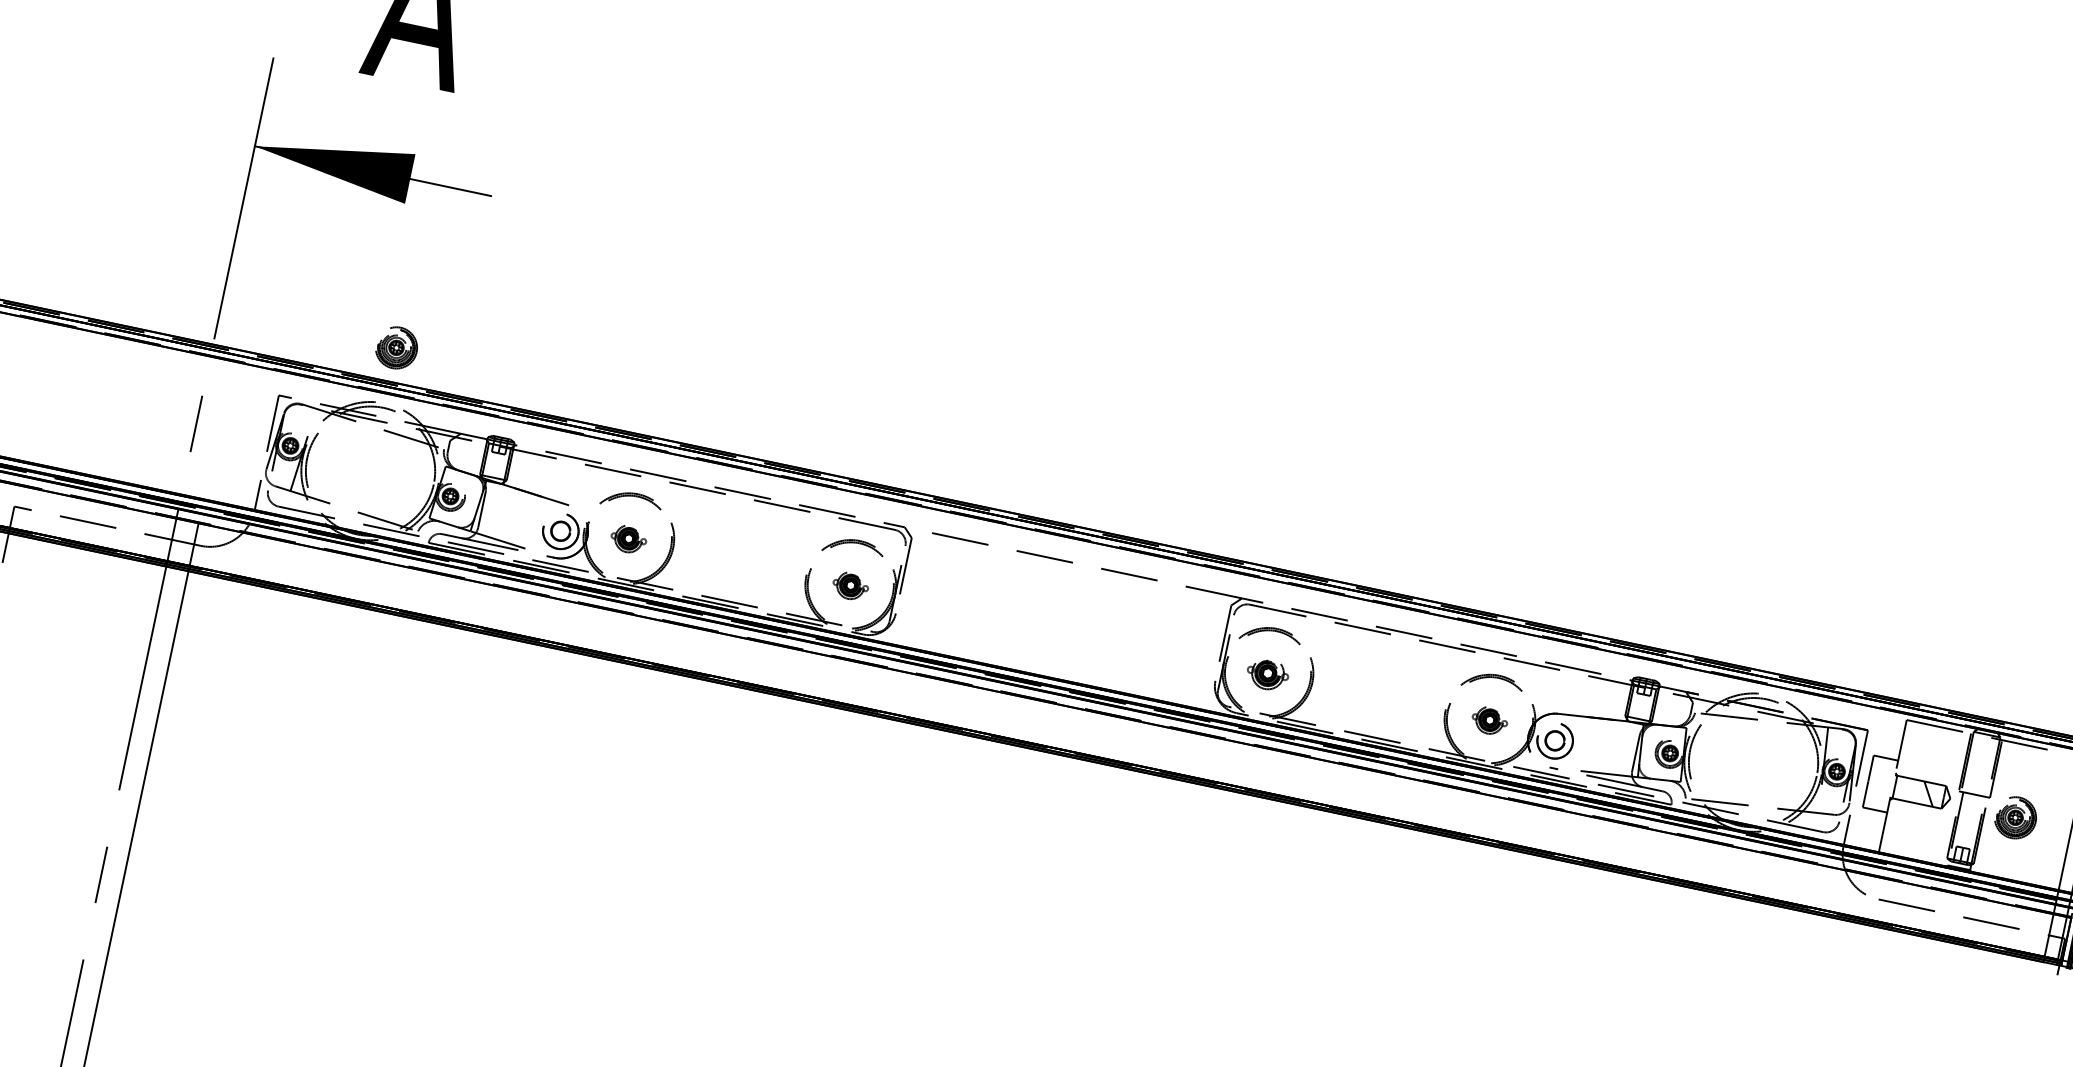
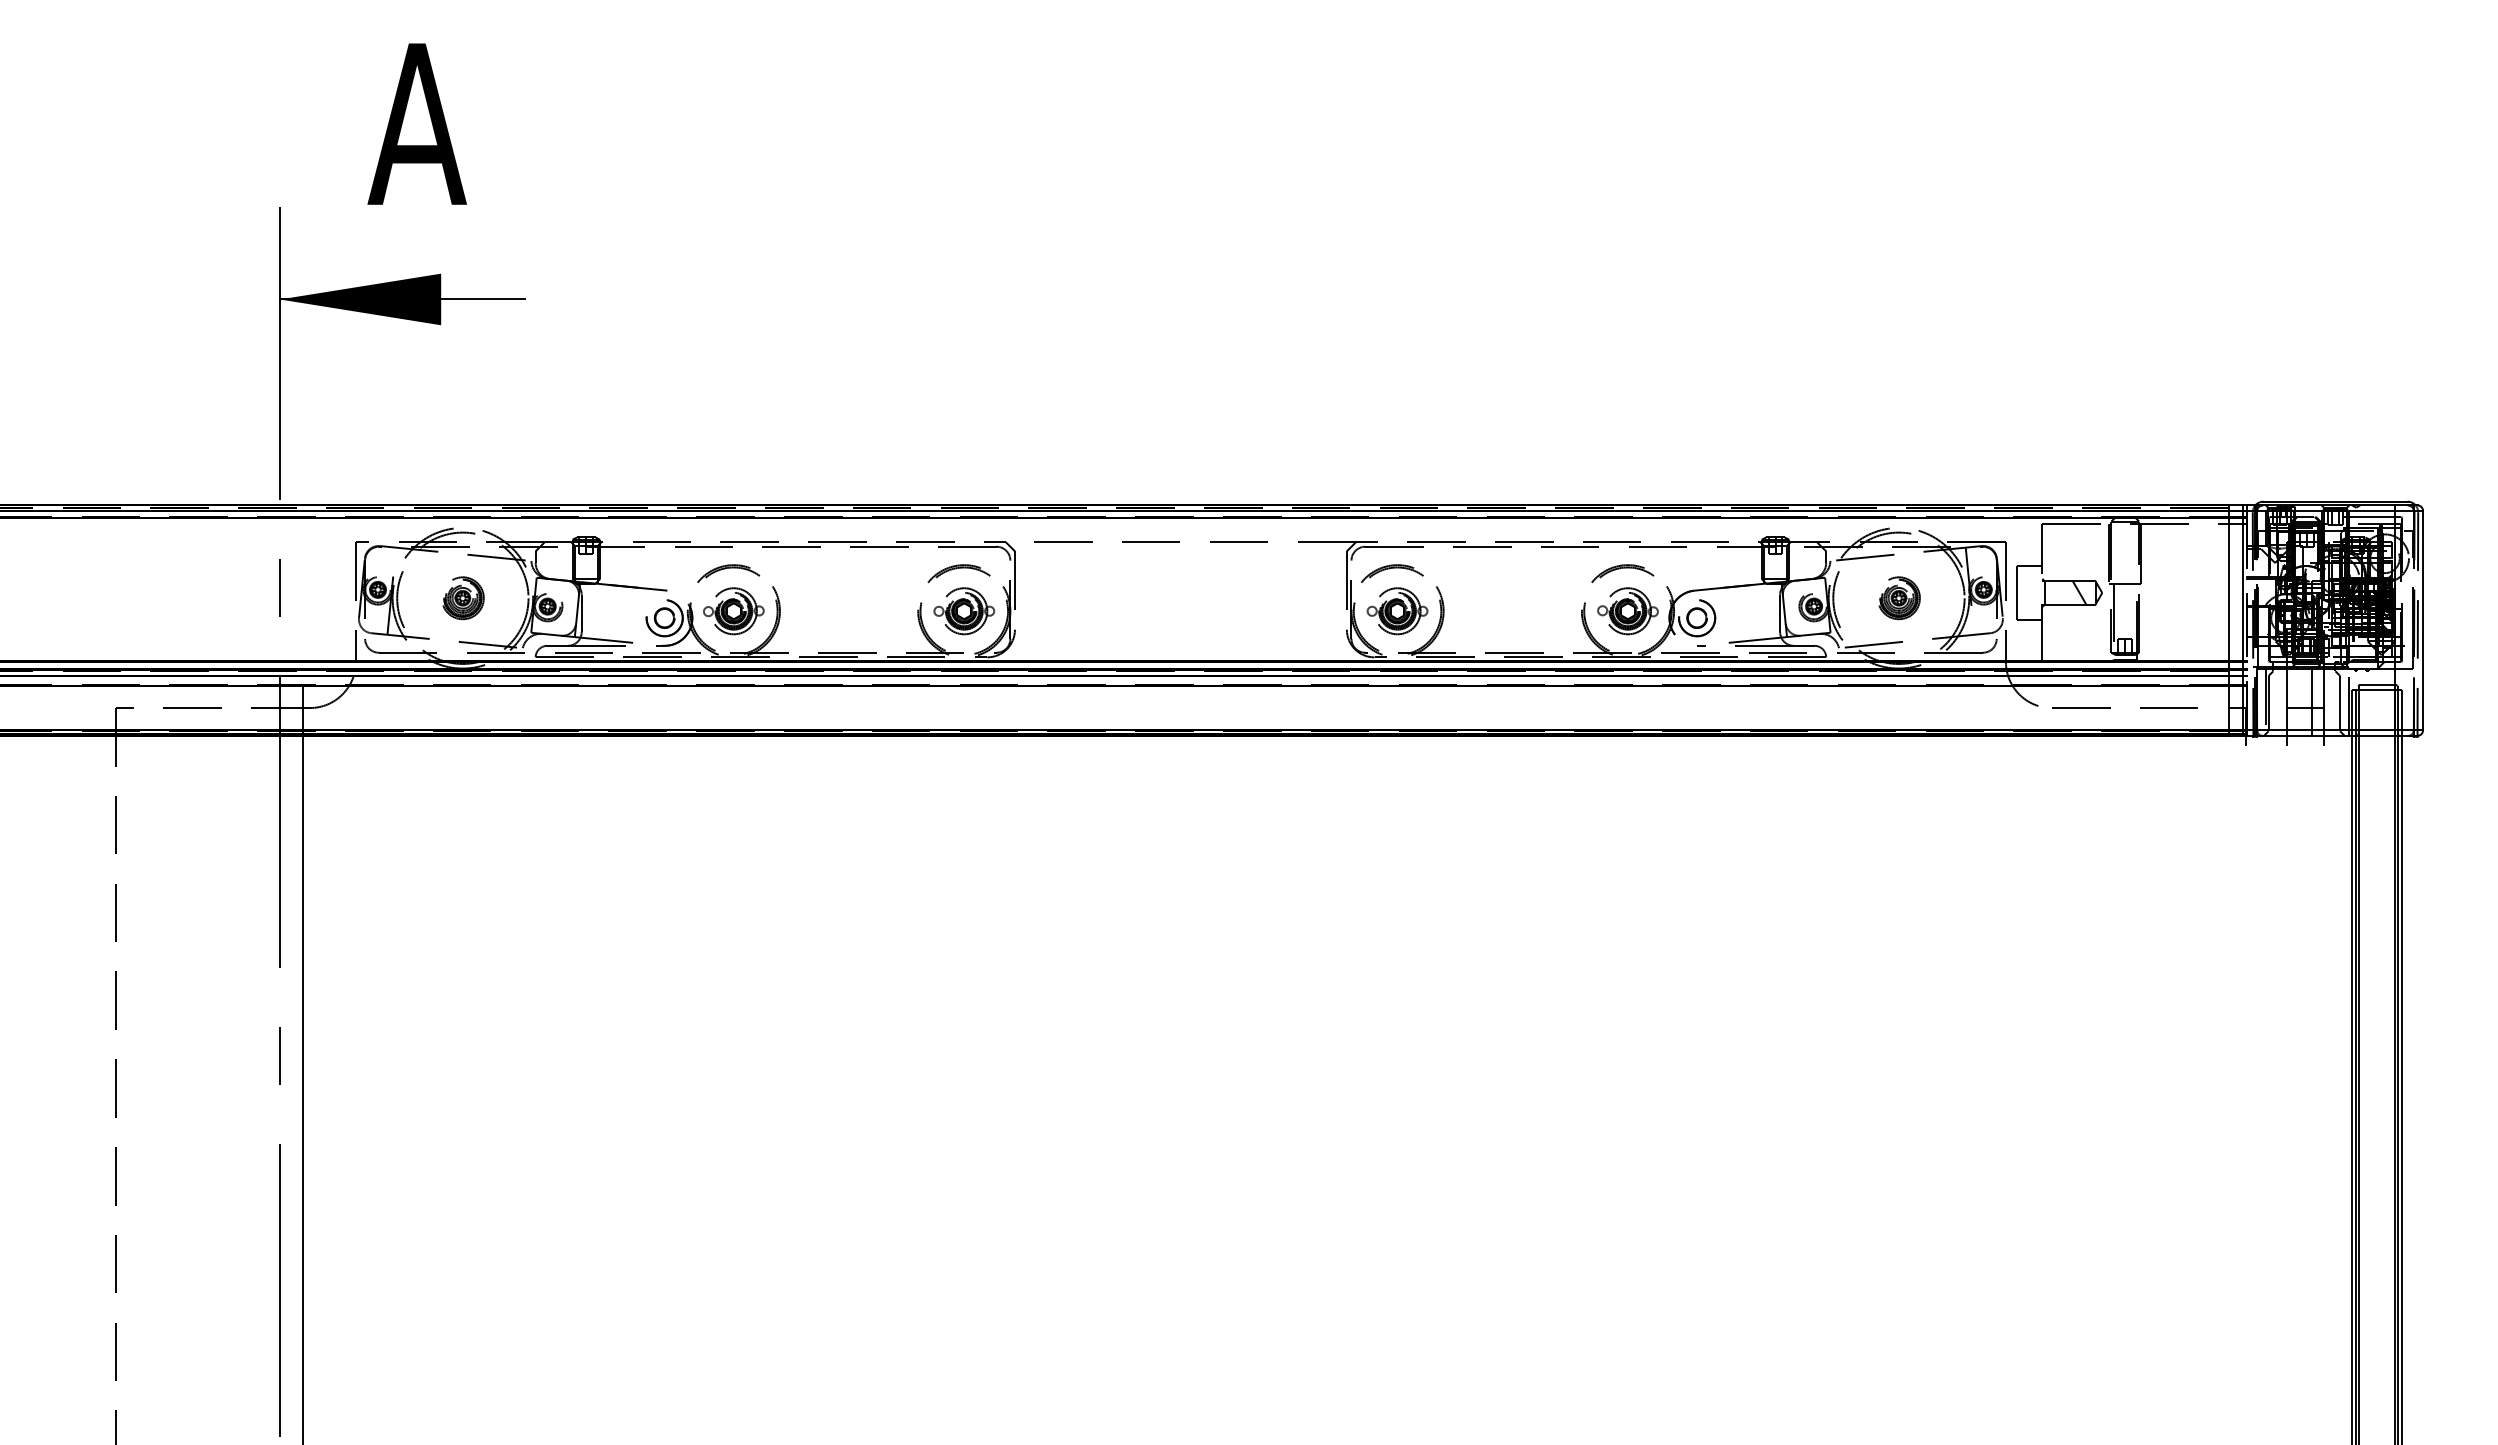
part: (397, 348) -> (463, 598), moved
part: (628, 538) -> (733, 611), size x1.67
part: (850, 585) -> (964, 611), size x1.67
part: (1267, 673) -> (1397, 611), size x1.43
part: (1489, 720) -> (1627, 611), size x1.67
part: (2015, 818) -> (1899, 598), moved

